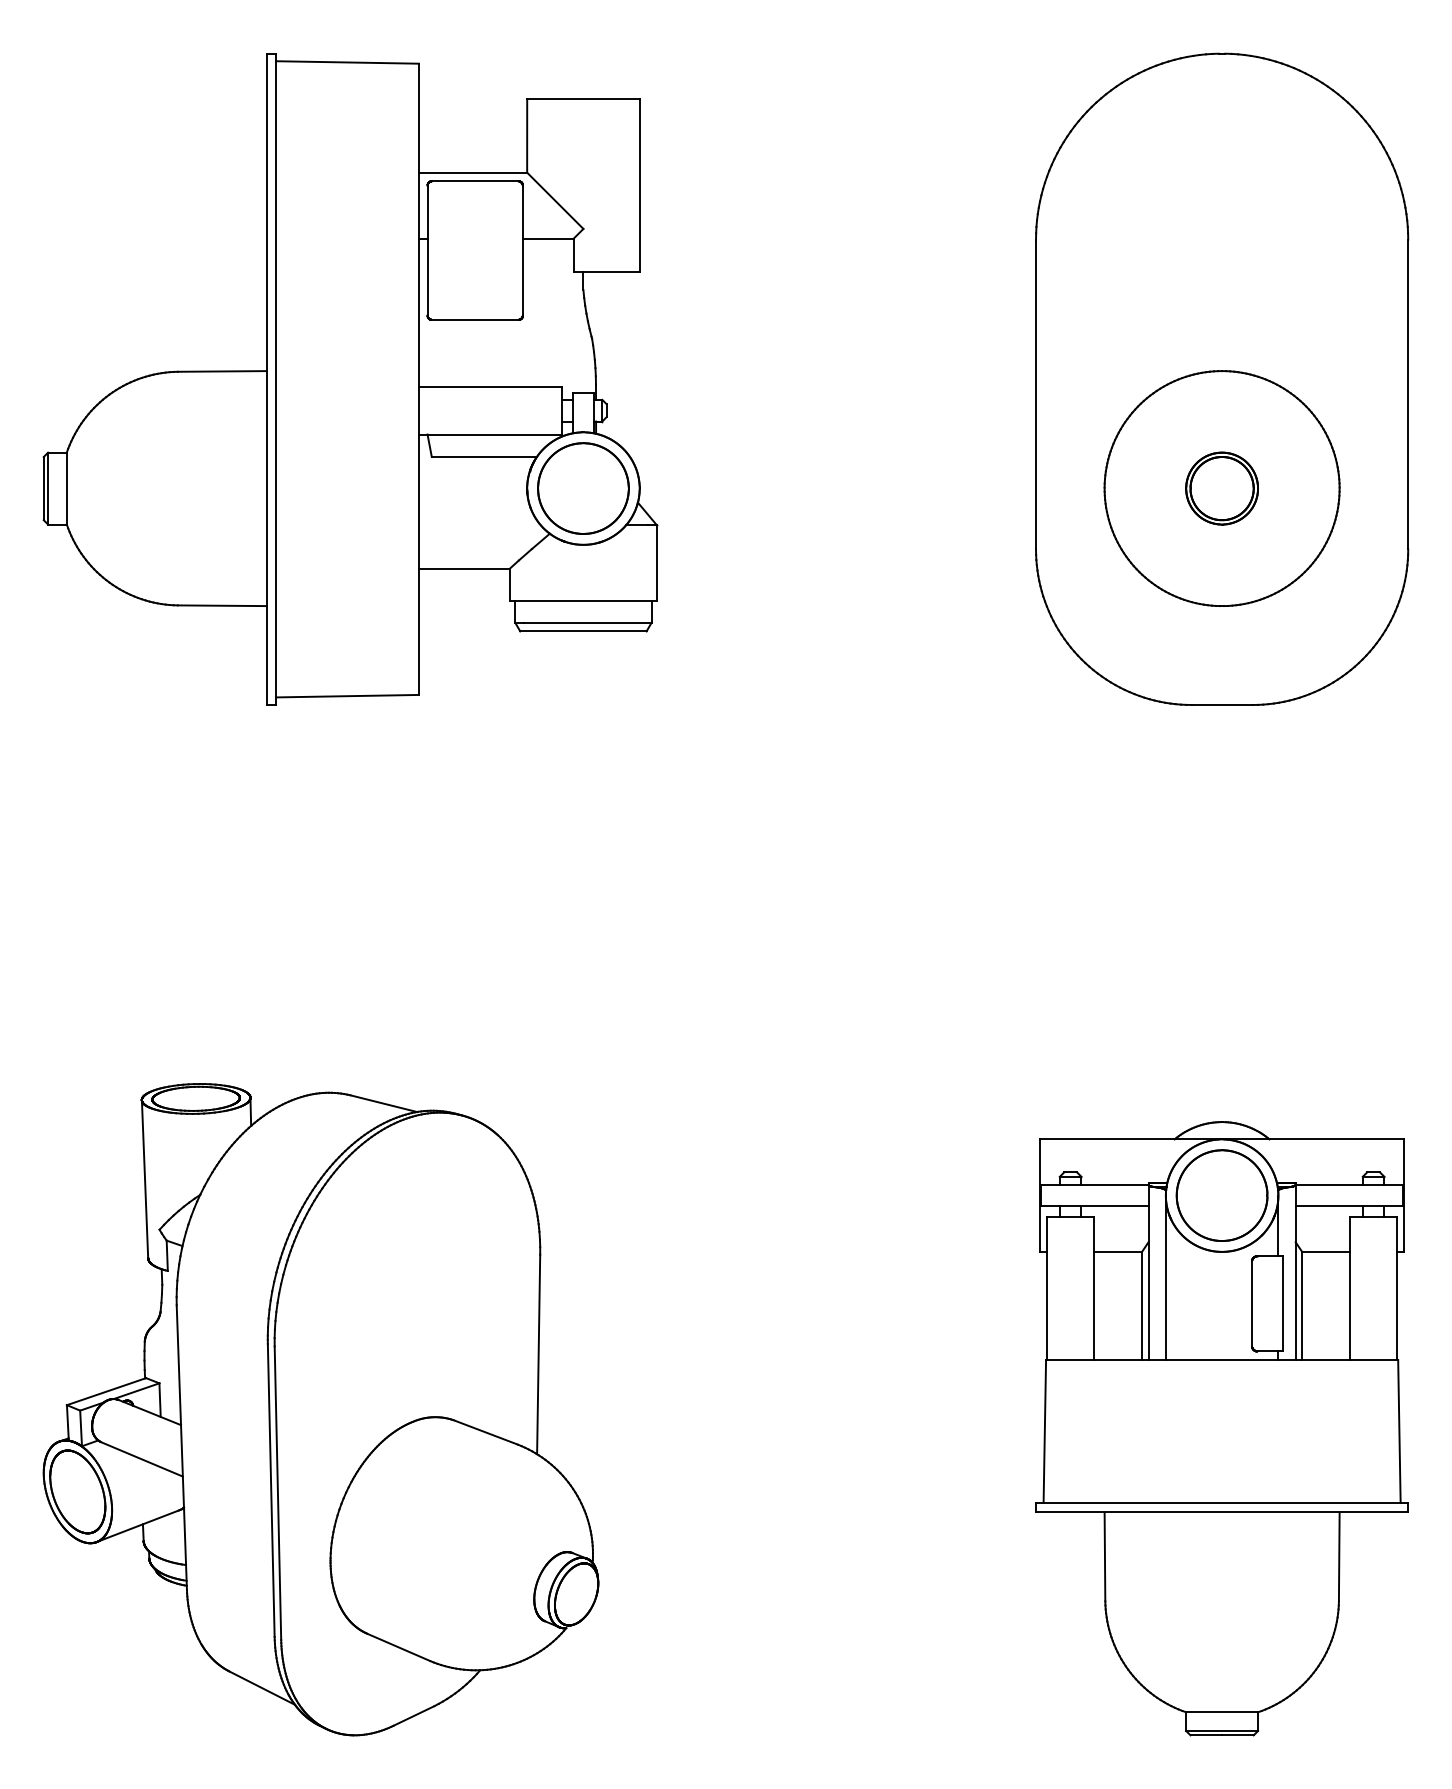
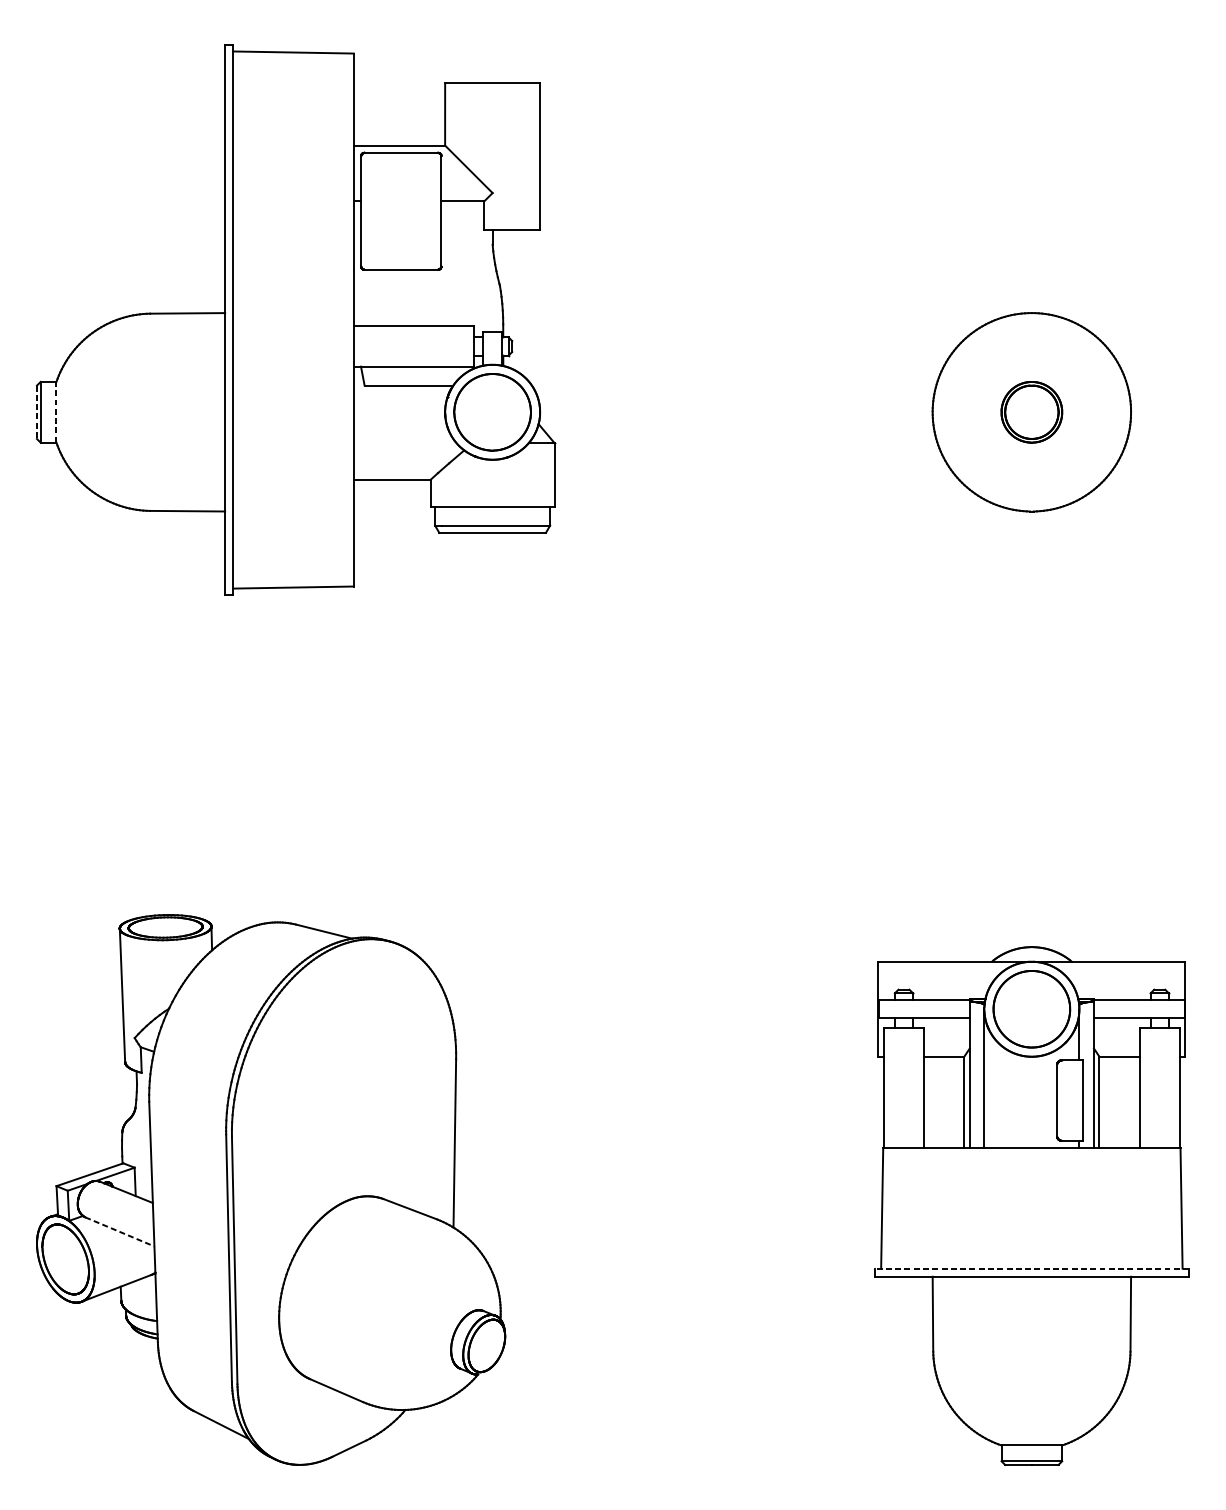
part: (1222, 378) -> (1032, 319), removed
line: (43, 488) -> (36, 412), solid -> dashed
line: (66, 488) -> (56, 412), solid -> dashed
line: (142, 1459) -> (120, 1232), solid -> dashed
line: (1221, 1502) -> (1031, 1268), solid -> dashed

